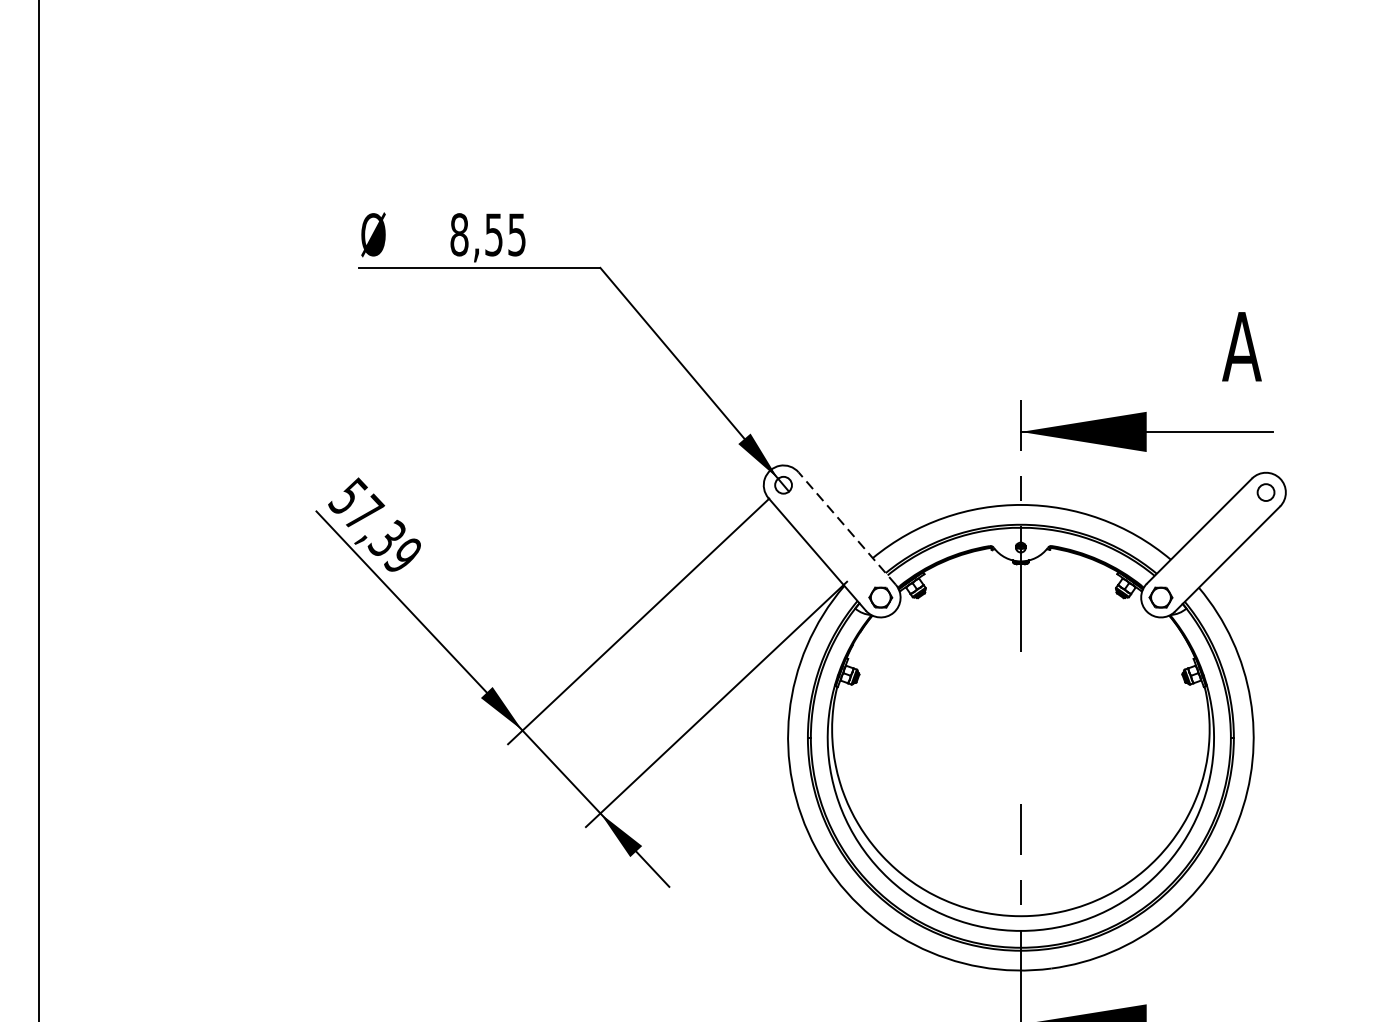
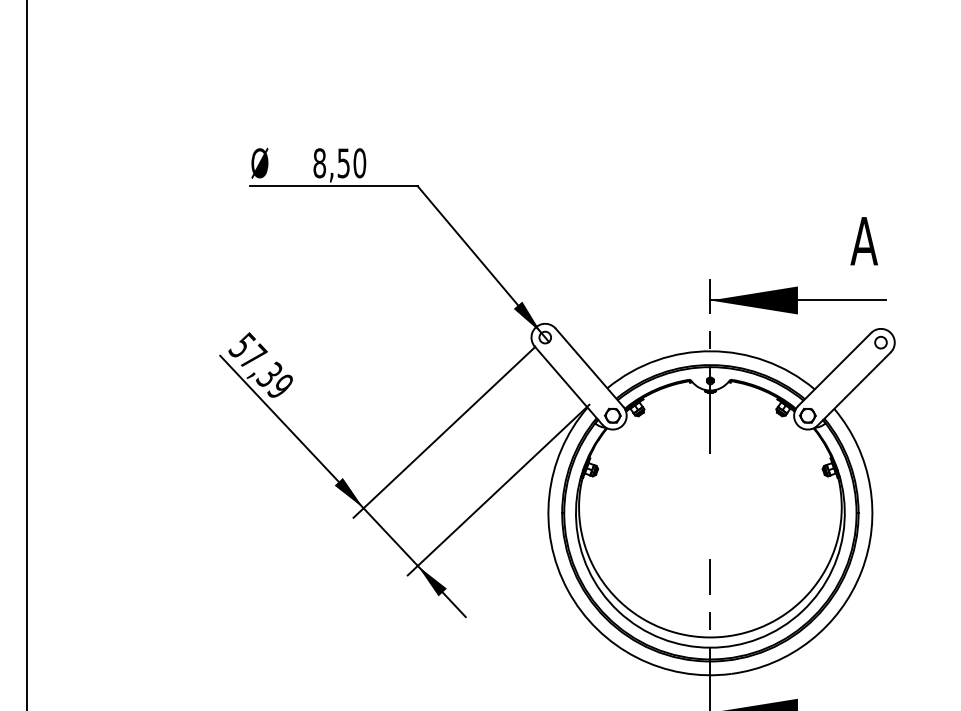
text: (516, 235) -> (359, 163), 8,55 -> 8,50
line: (847, 528) -> (589, 367), dashed -> solid

